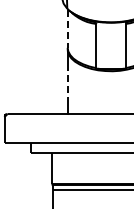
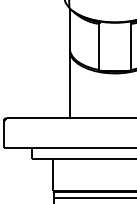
line: (67, 29) -> (69, 29), dashed -> solid
line: (67, 83) -> (69, 86), dashed -> solid

